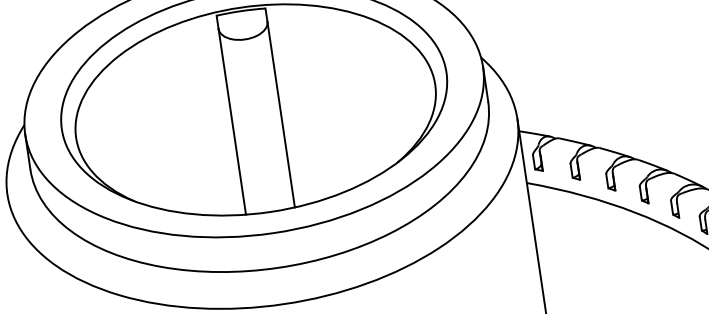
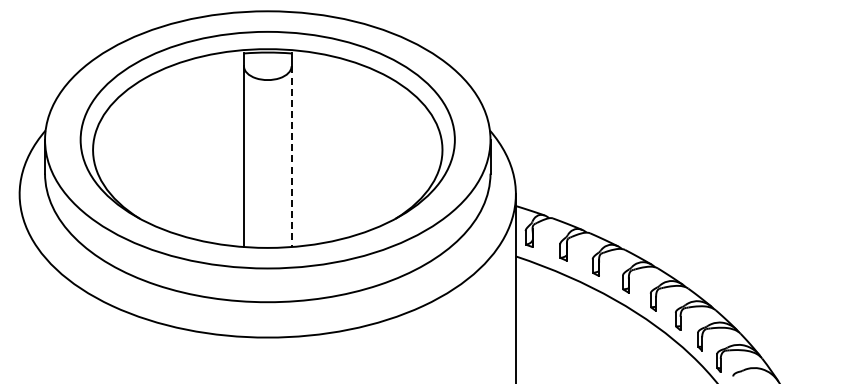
line: (281, 115) -> (291, 157), solid -> dashed

